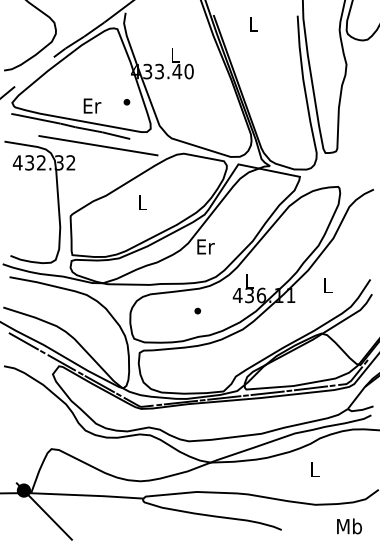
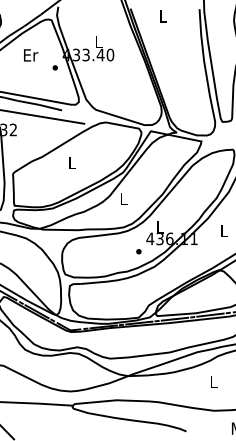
part: (126, 102) -> (54, 68), moved
text: (92, 105) -> (31, 54), moved
text: (205, 246) -> (123, 198), Er -> L
part: (197, 310) -> (138, 251), moved

